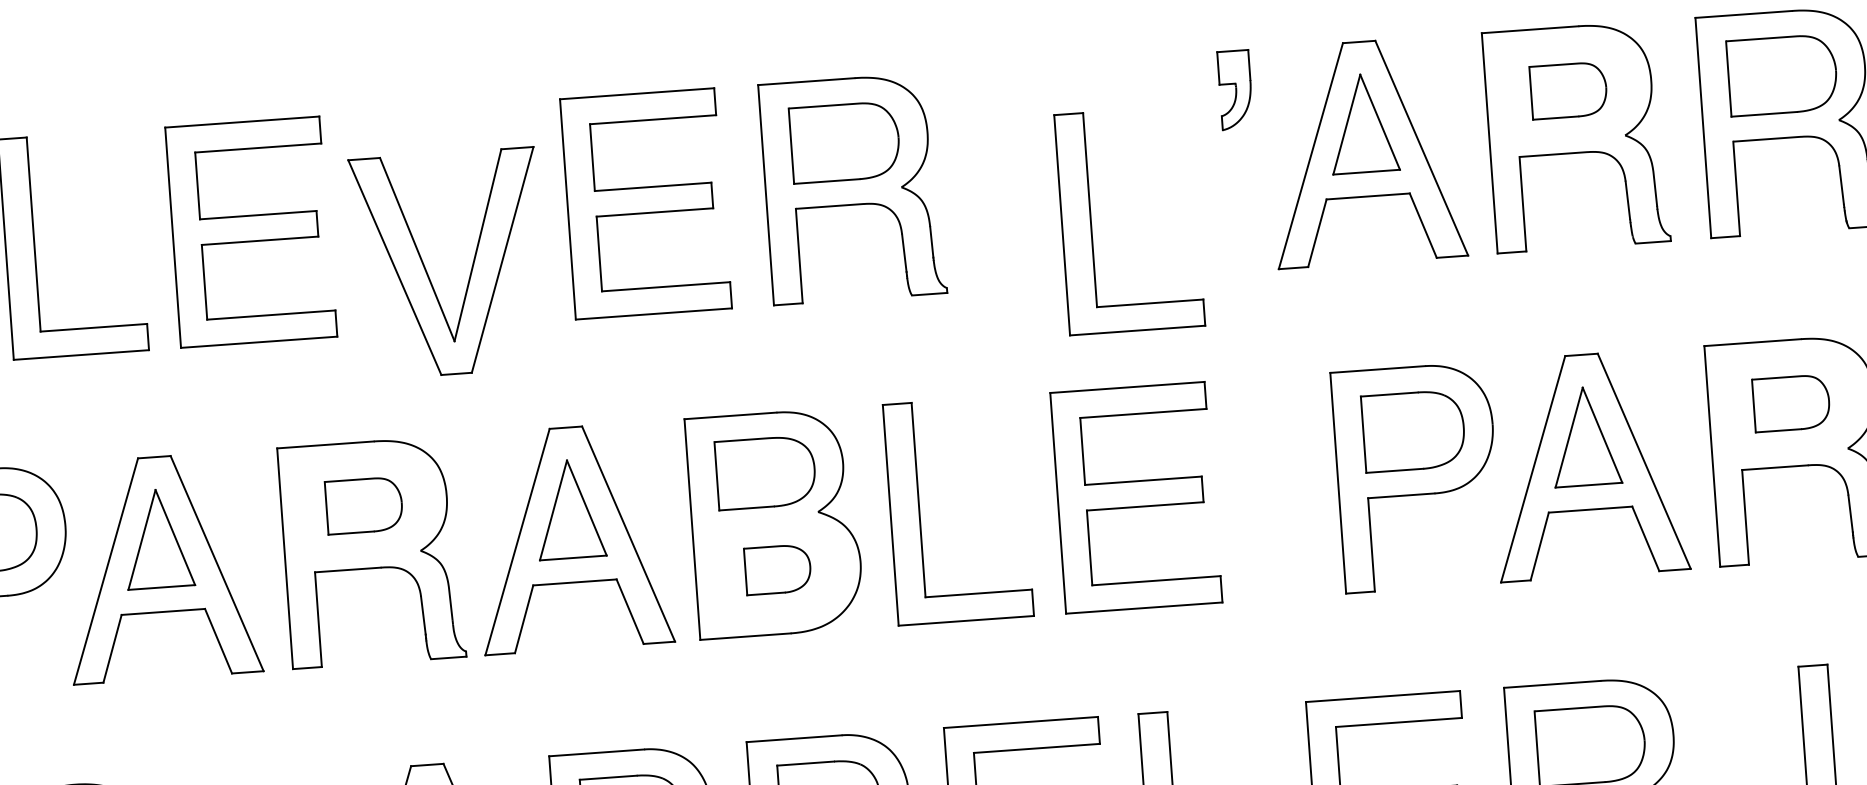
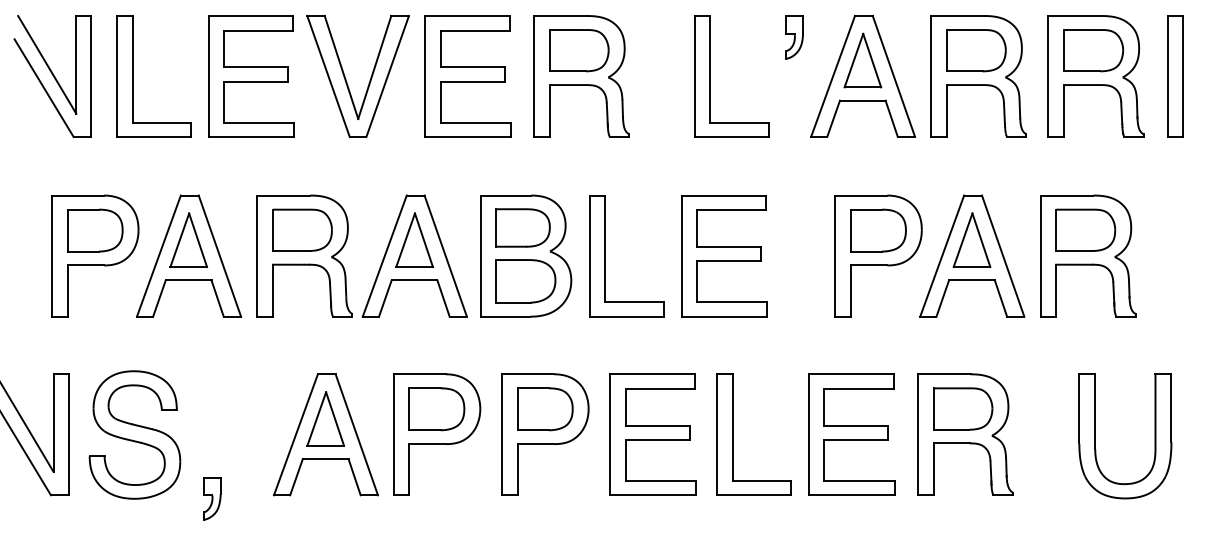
part: (1568, 90) -> (976, 50), size x1.43
part: (1091, 223) -> (710, 76), moved
part: (427, 270) -> (346, 79), moved
part: (1790, 402) -> (1085, 229), size x1.43
part: (364, 504) -> (302, 229), size x1.43
part: (777, 569) -> (525, 281), size x1.67

